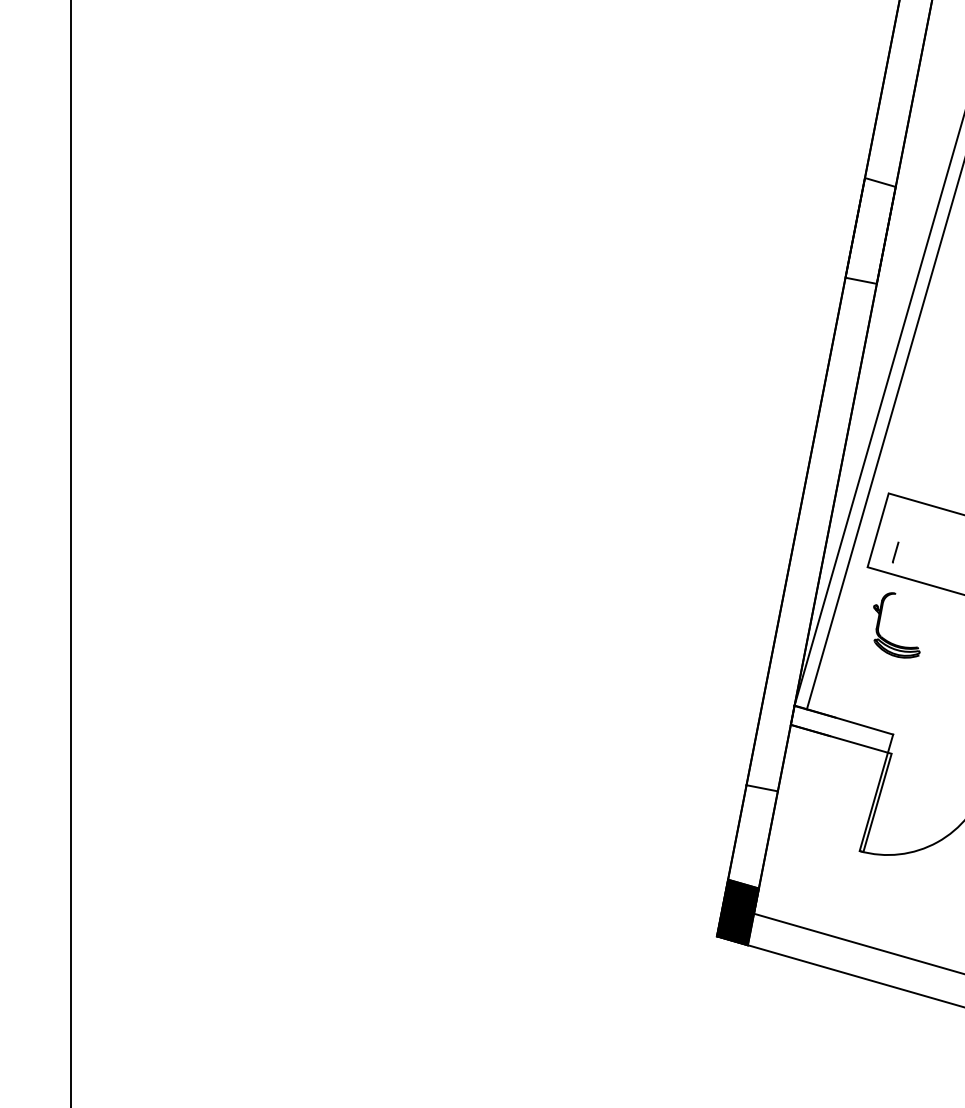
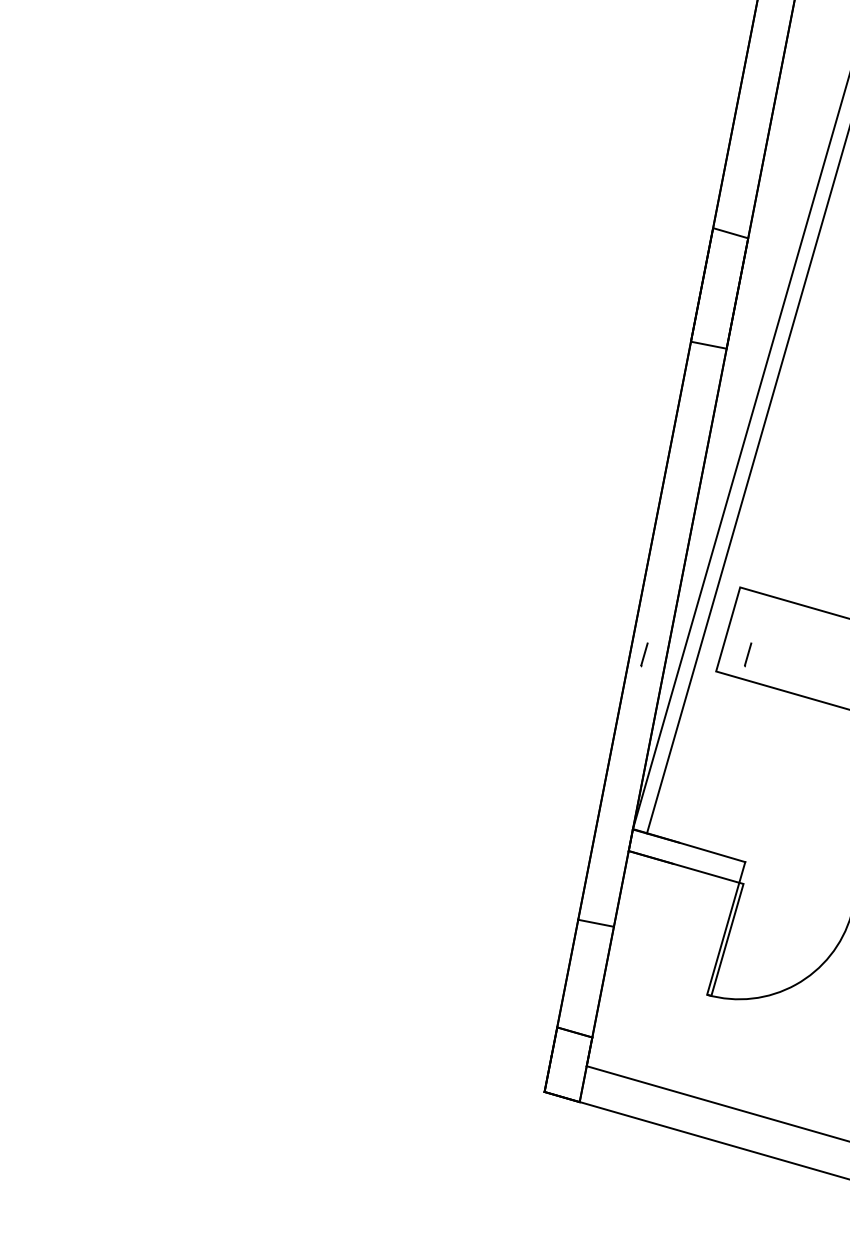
line: (804, 552) -> (644, 654), added
part: (880, 622) -> (730, 734), removed
fill: (737, 912) -> (567, 1064), removed

